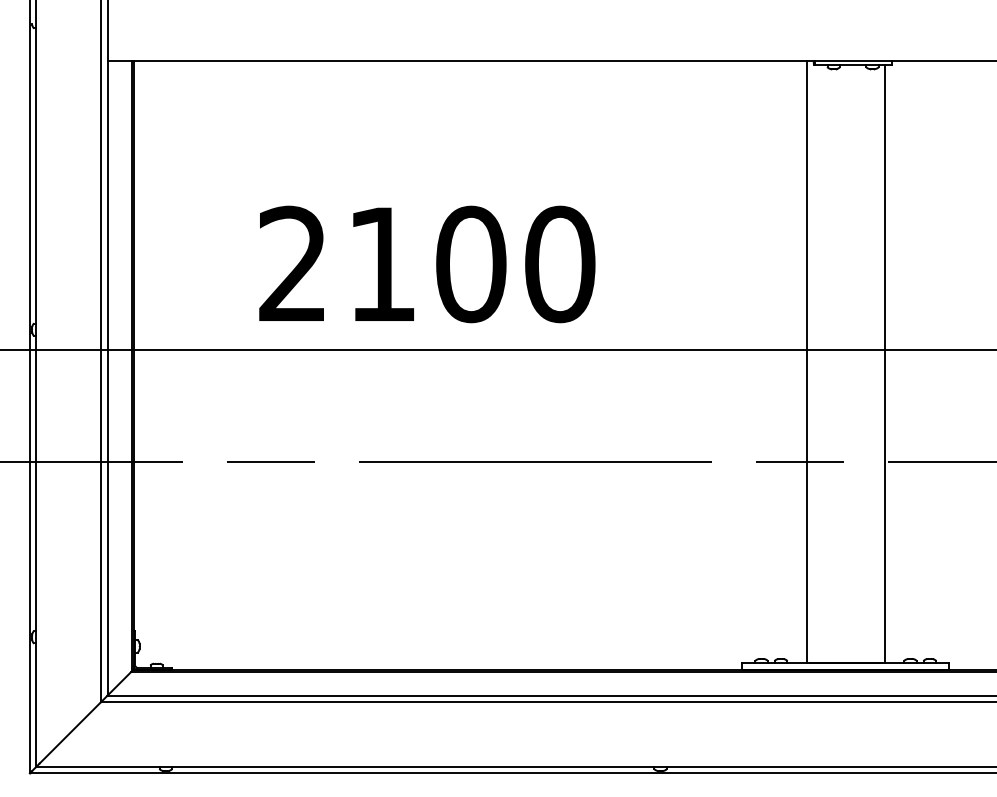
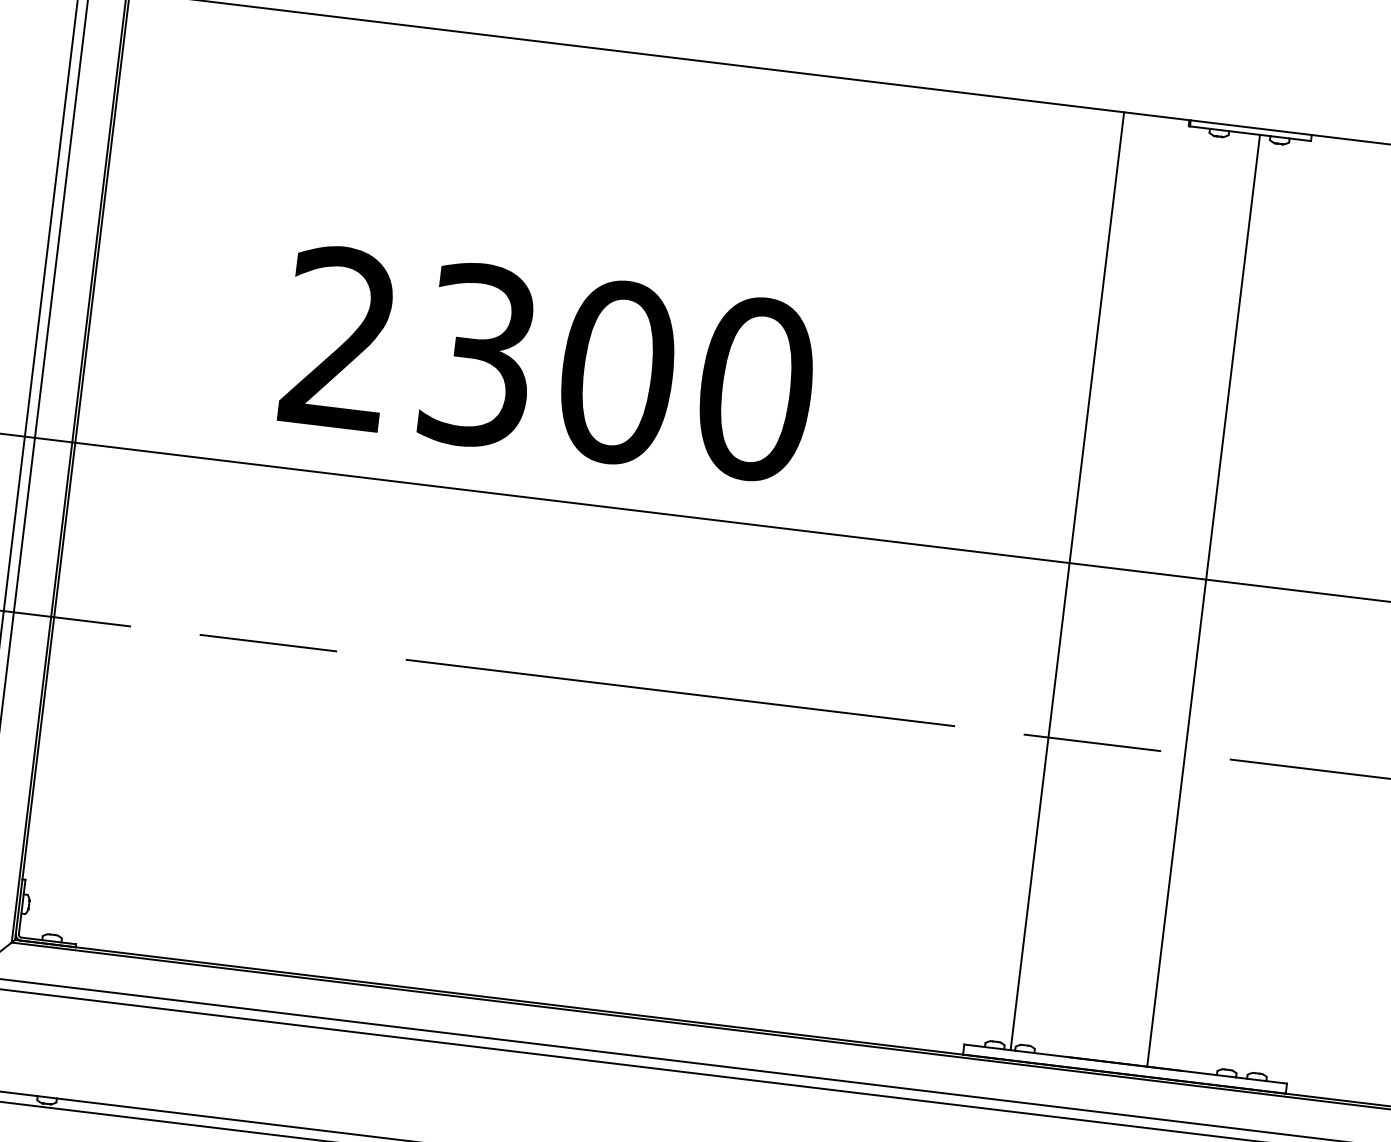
text: (381, 264) -> (477, 355), 2100 -> 2300
line: (806, 362) -> (1066, 581), moved
line: (884, 363) -> (1203, 599), moved

